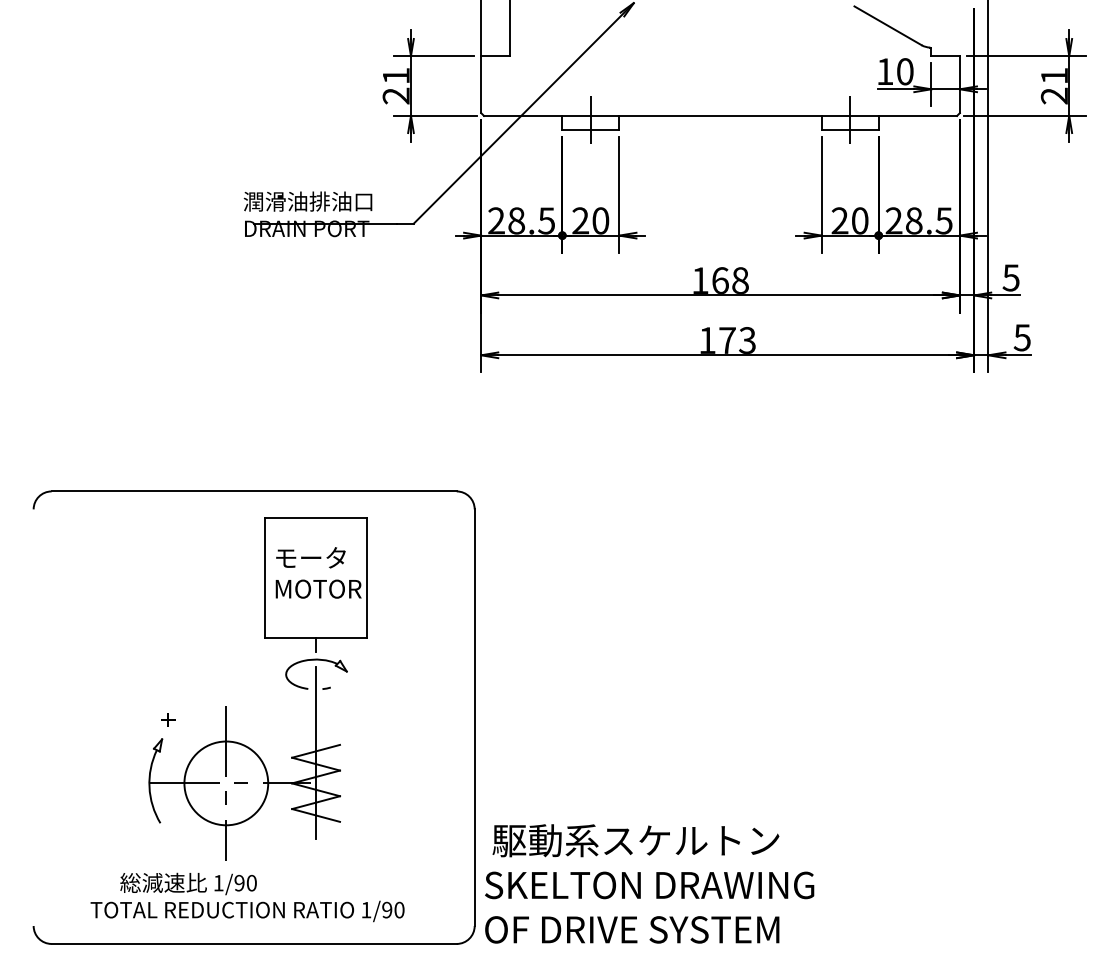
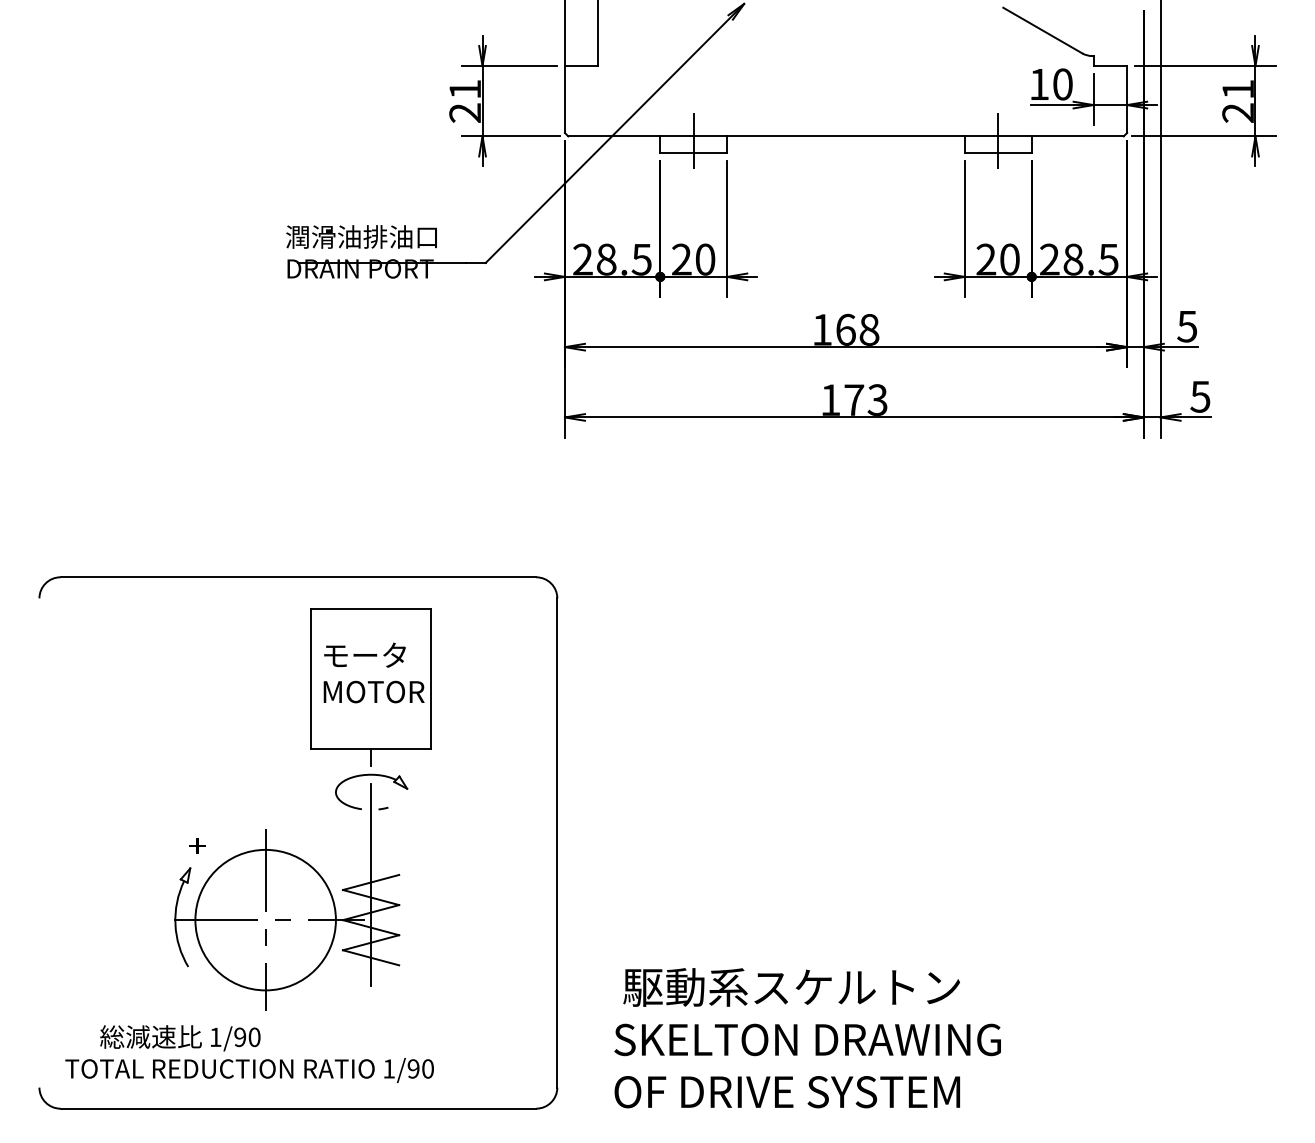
circle: (226, 782) -> (265, 919), size x1.43
text: (649, 884) -> (807, 1038), moved
text: (247, 896) -> (249, 1053), moved

